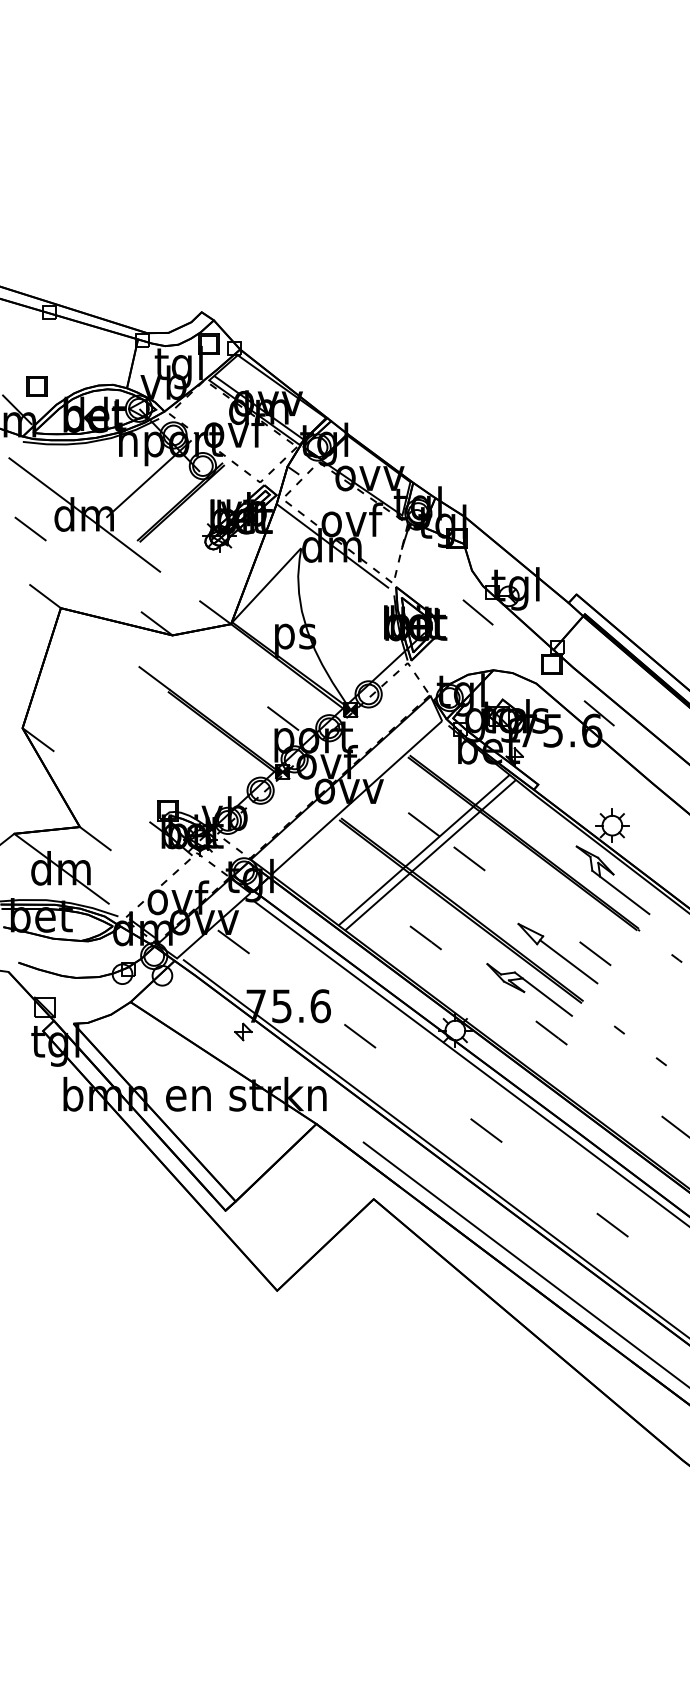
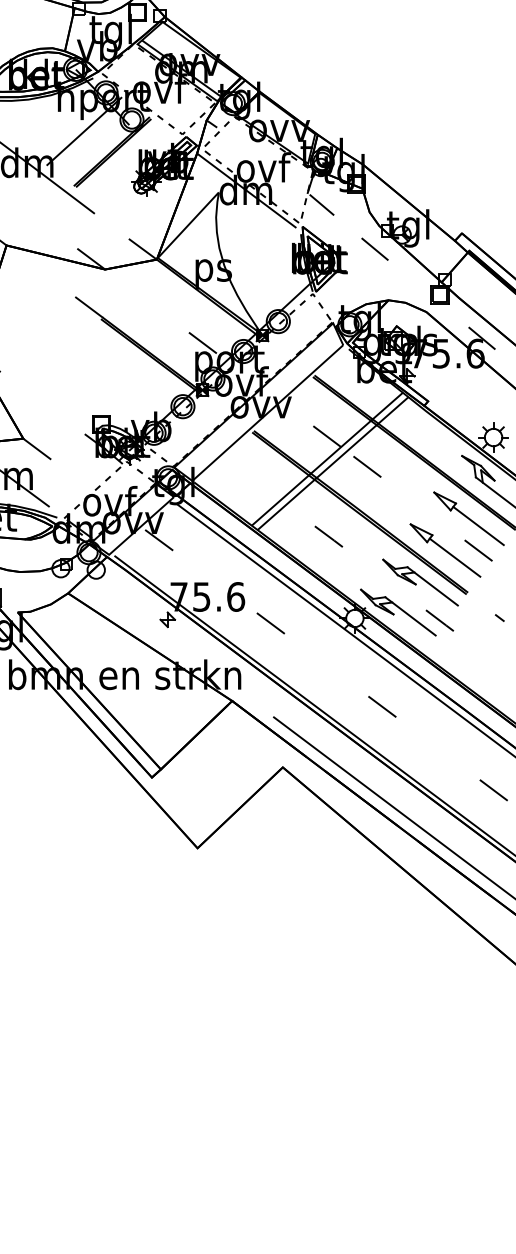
line: (418, 562) -> (322, 205), added
part: (584, 917) -> (468, 518), added
part: (504, 1023) -> (398, 612), added

